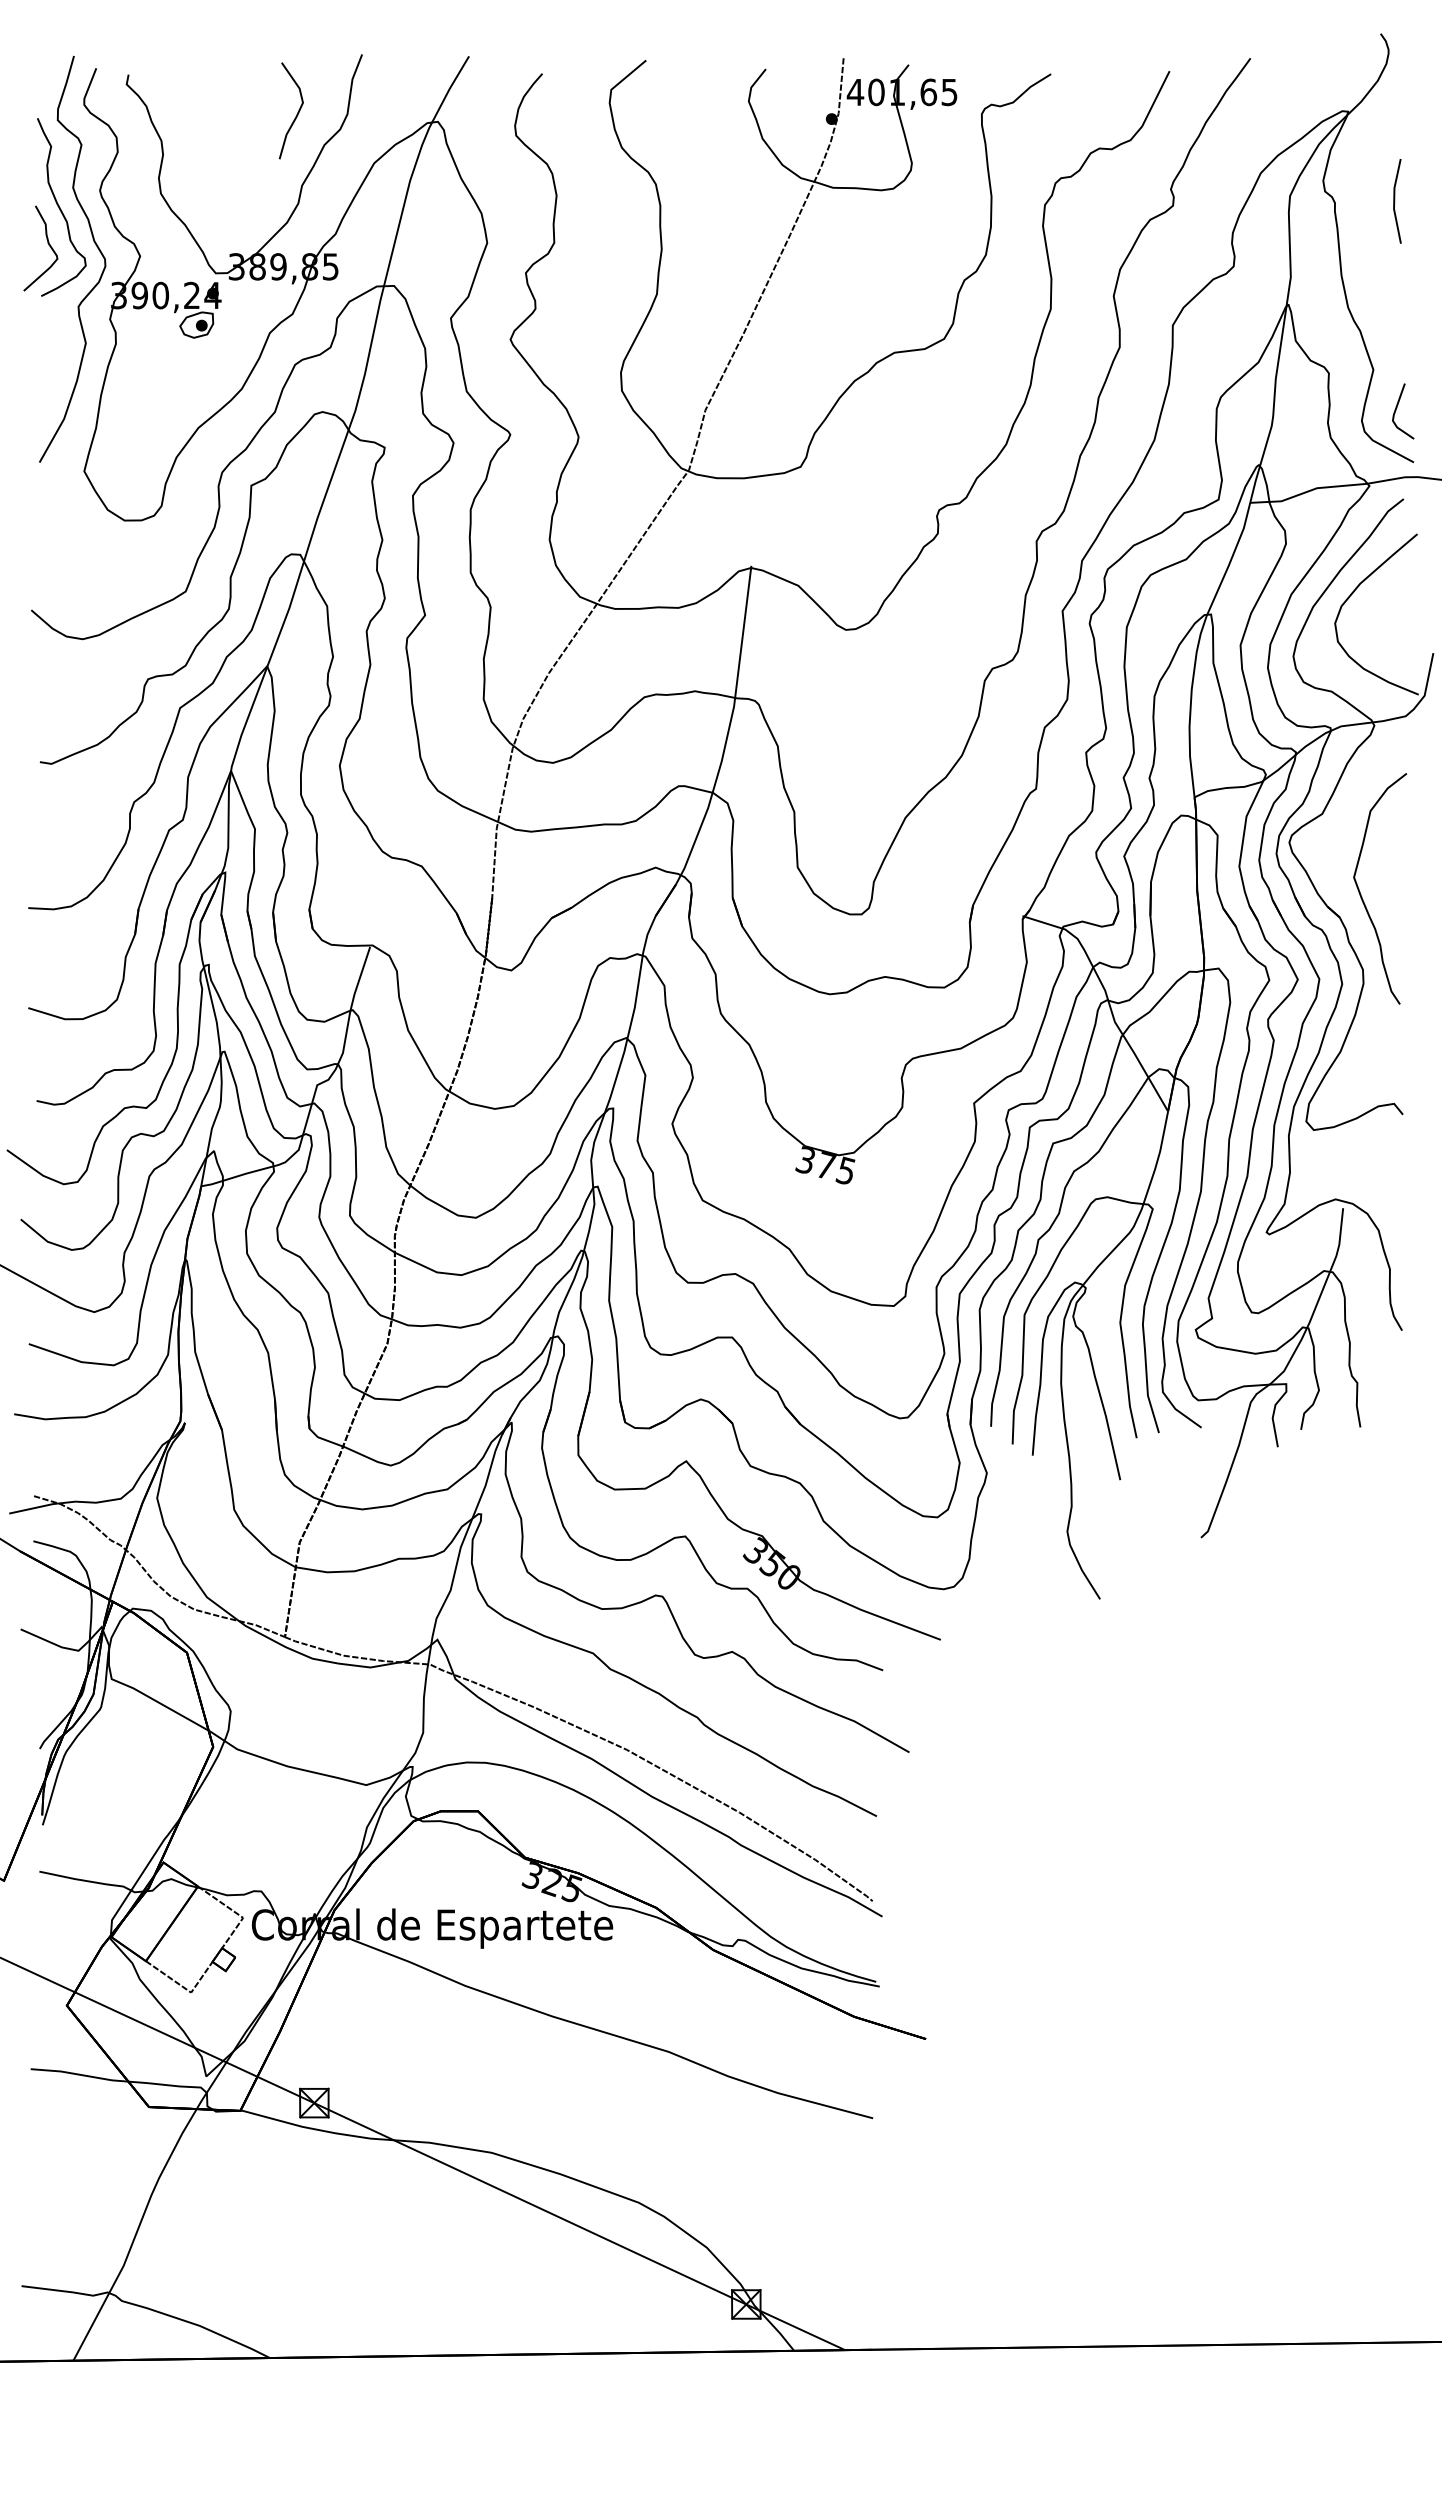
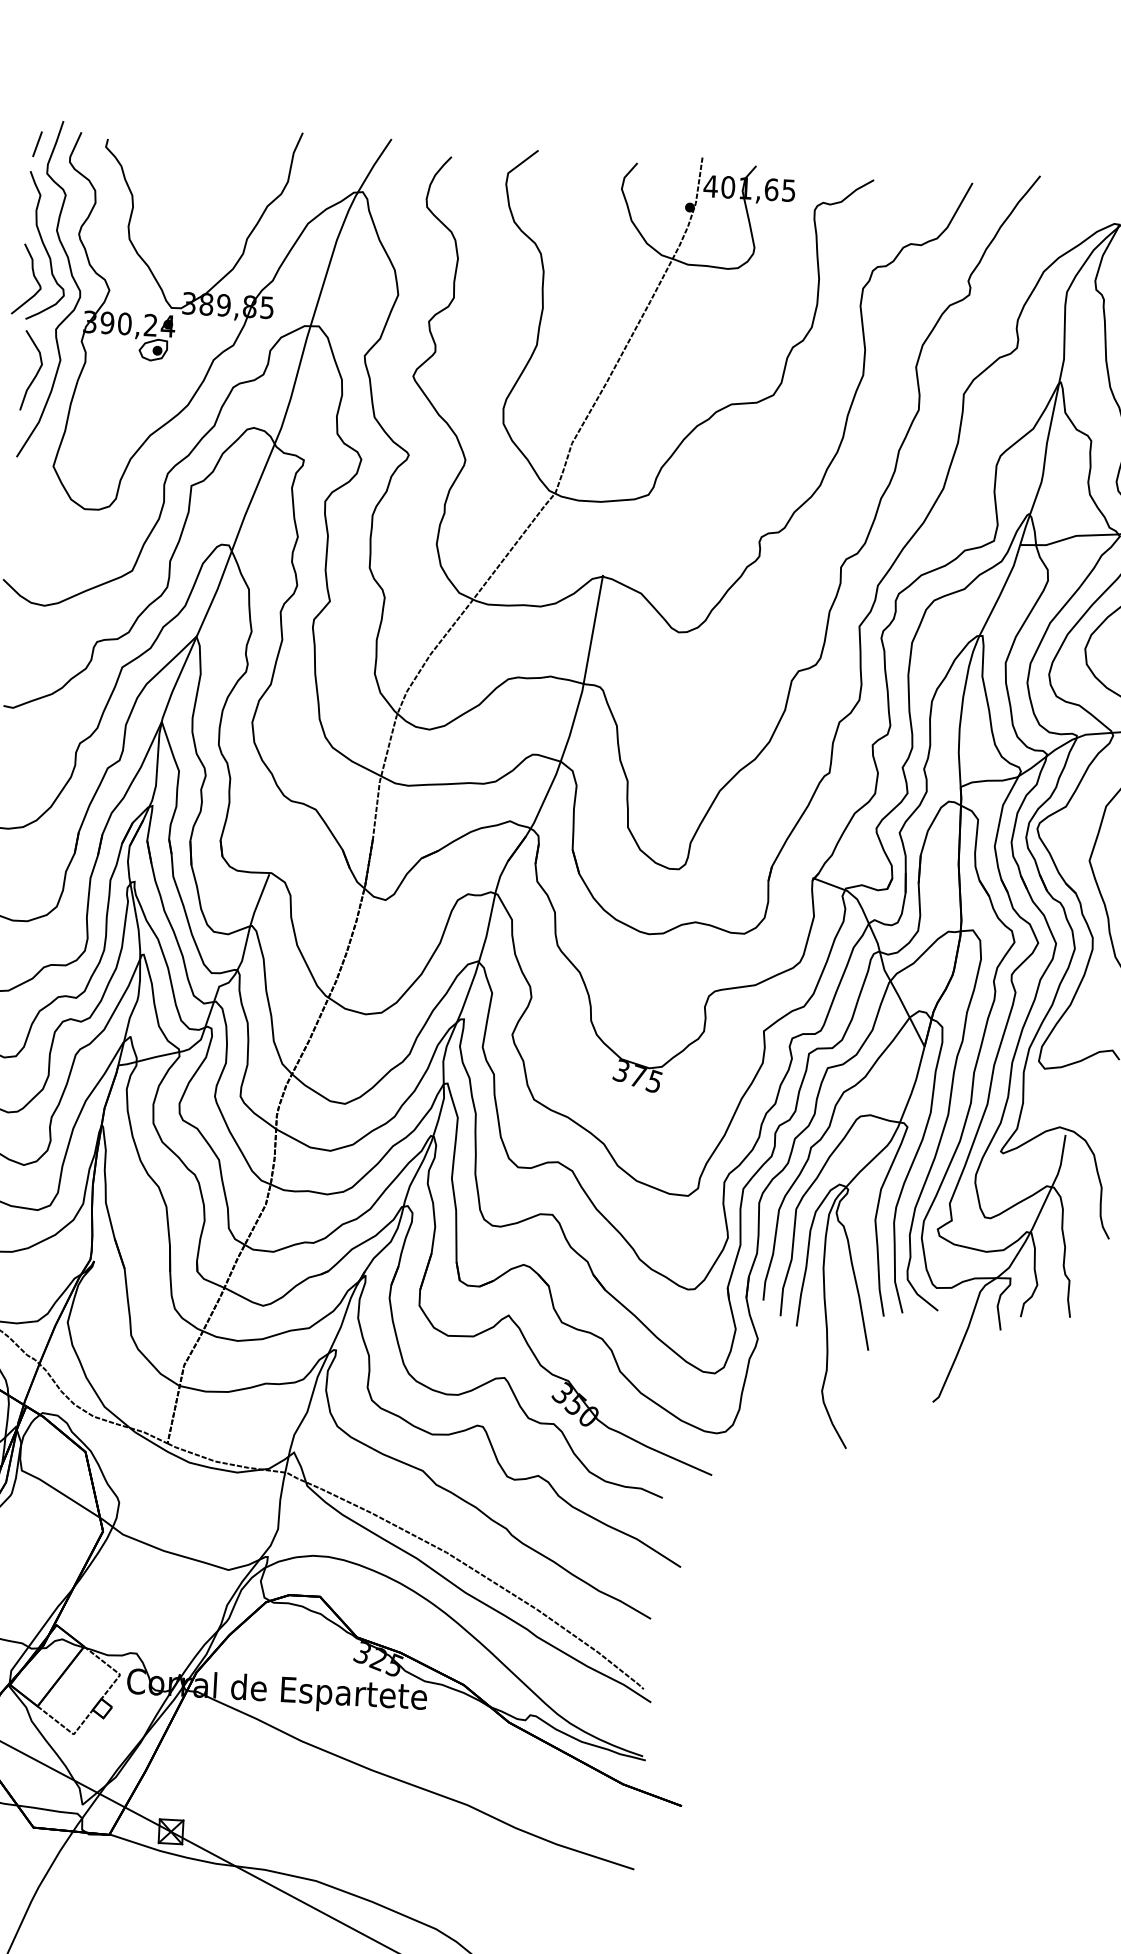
line: (43, 85) -> (36, 144), added
curve: (296, 114) -> (36, 374), moved

